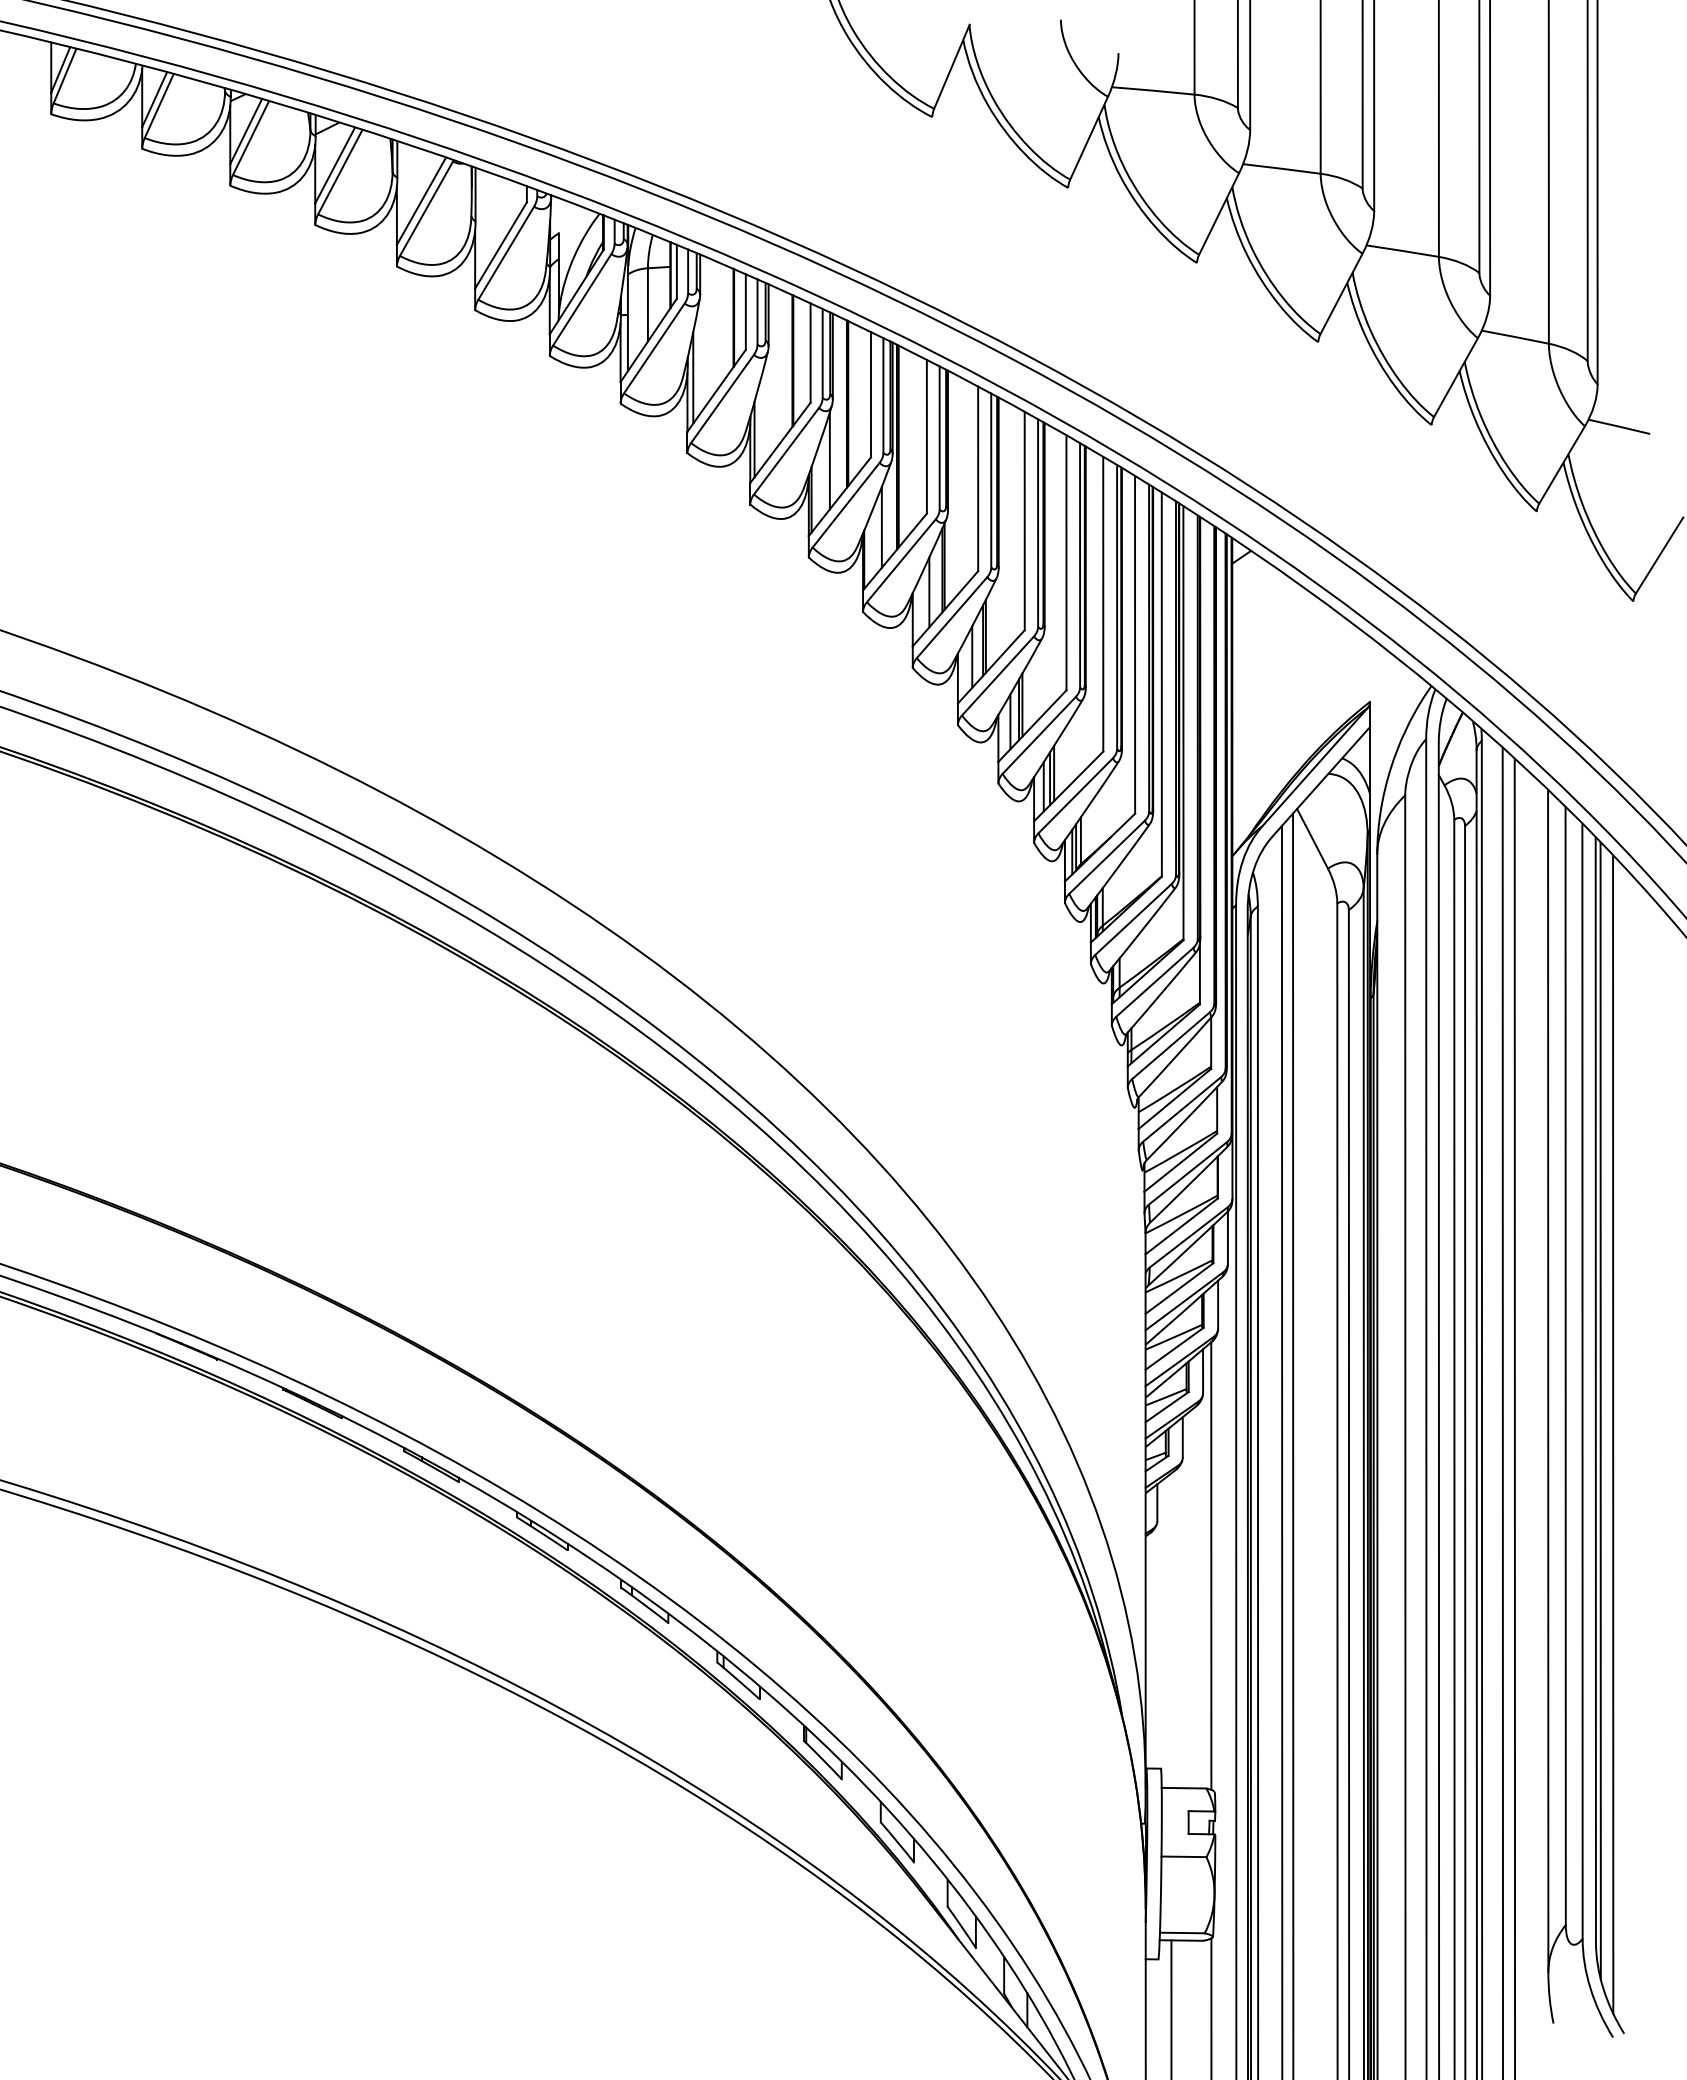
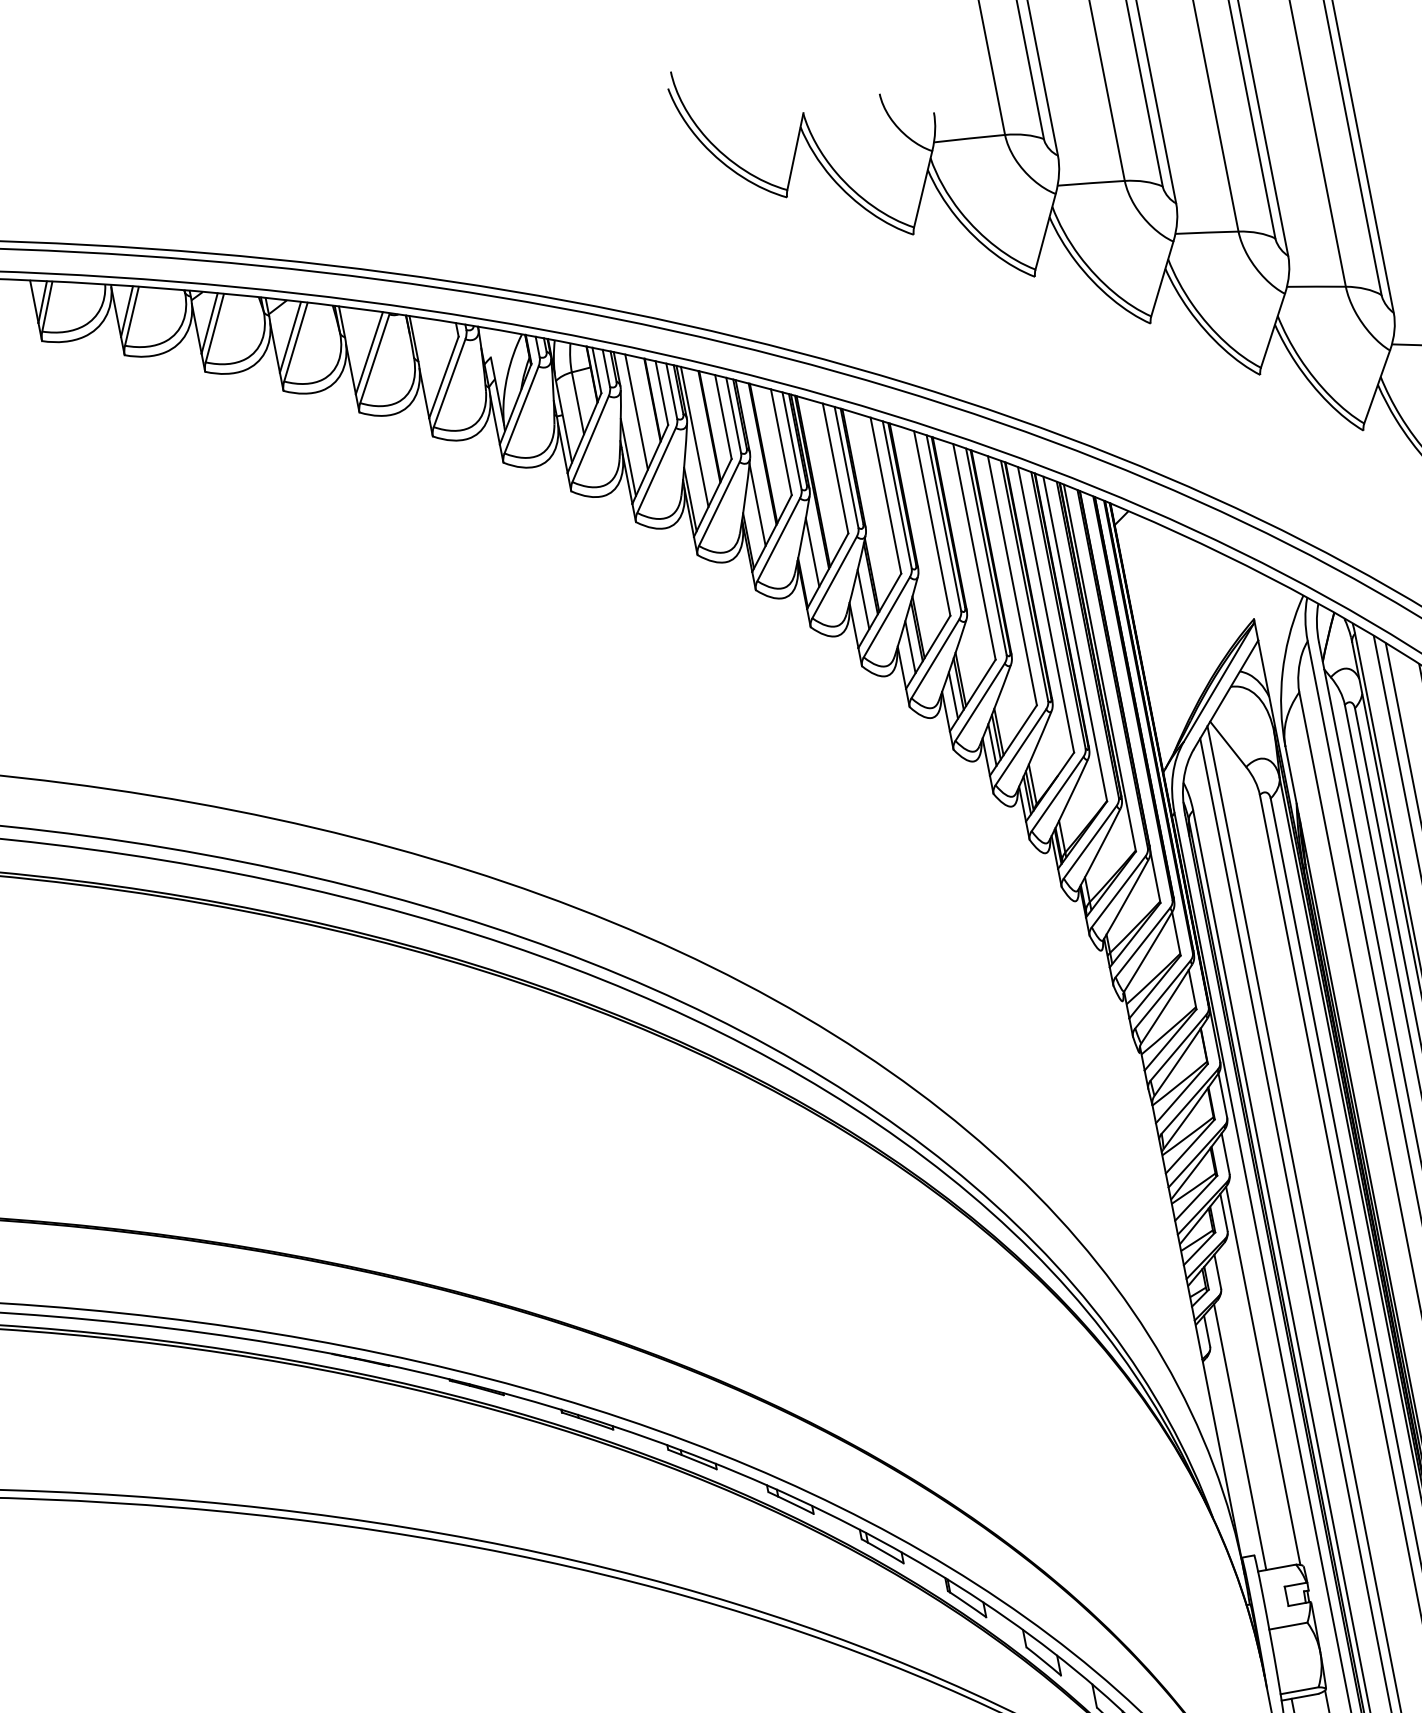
line: (712, 327) -> (636, 411), added
line: (773, 369) -> (694, 437), added
line: (1171, 1630) -> (1240, 1436), added

